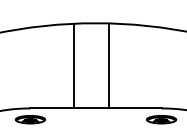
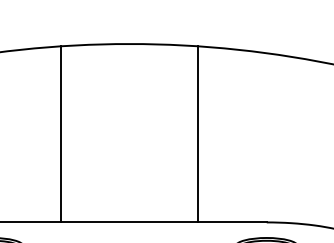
line: (74, 66) -> (61, 134), moved
line: (108, 66) -> (197, 134), moved

